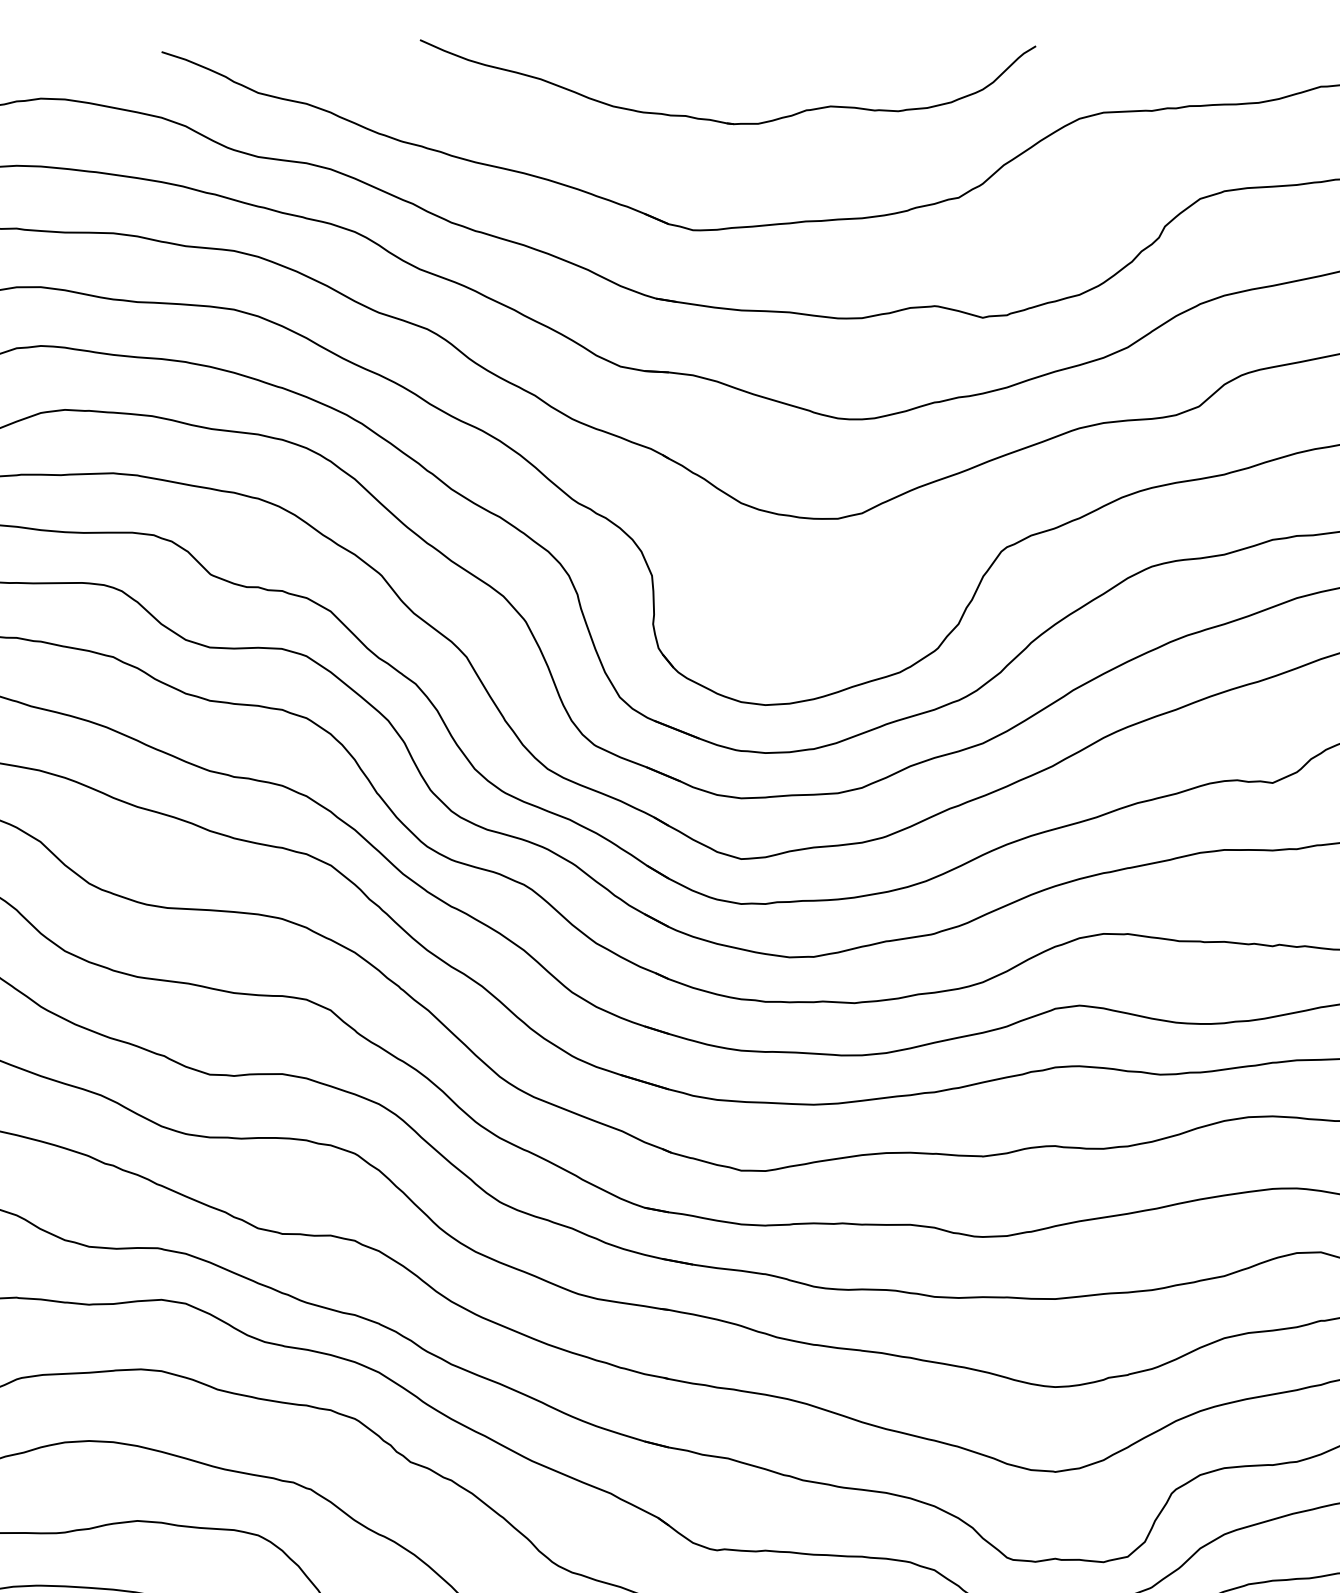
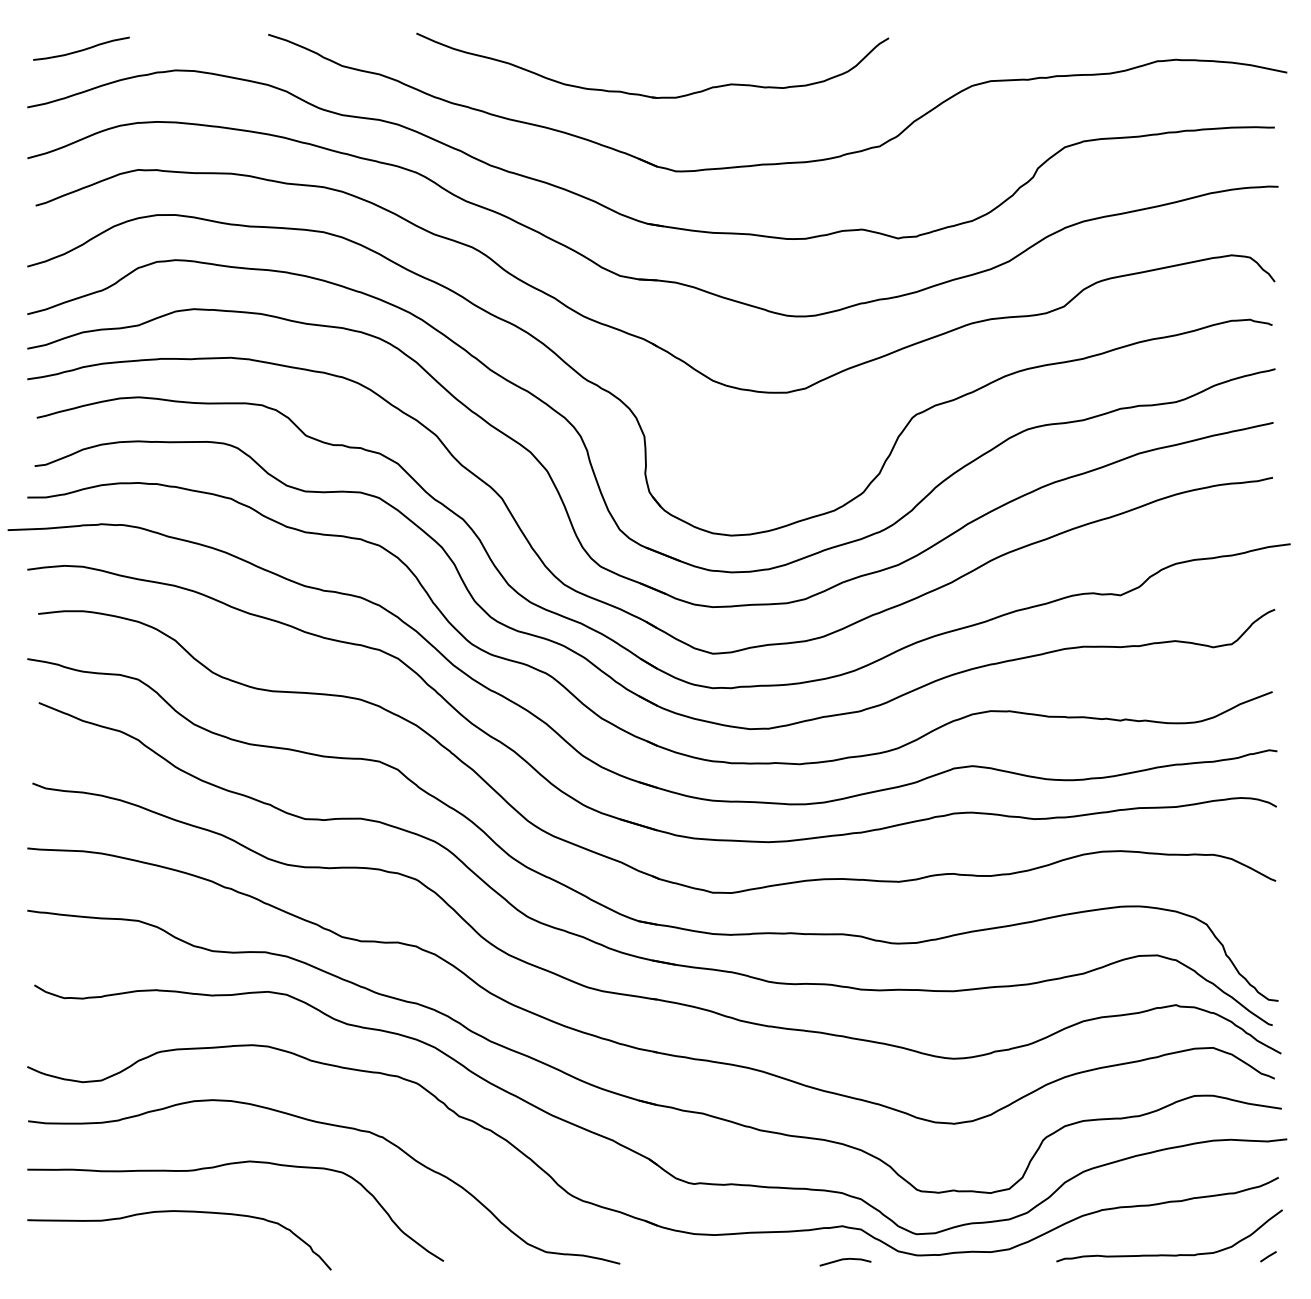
part: (717, 119) -> (644, 94), moved

